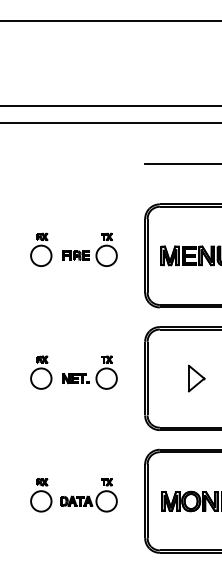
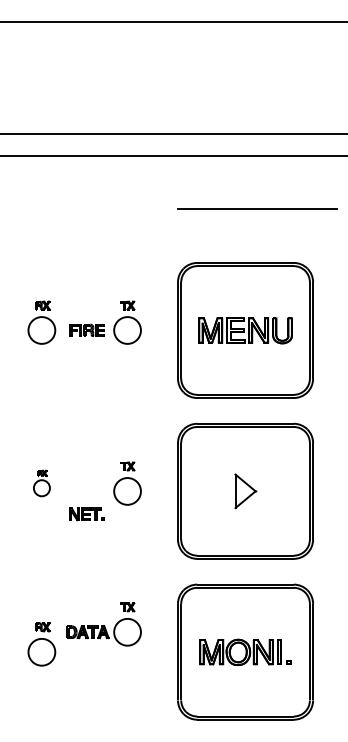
part: (41, 372) -> (41, 483), size x0.6
part: (75, 378) -> (86, 514), moved
part: (88, 495) -> (103, 624), moved

